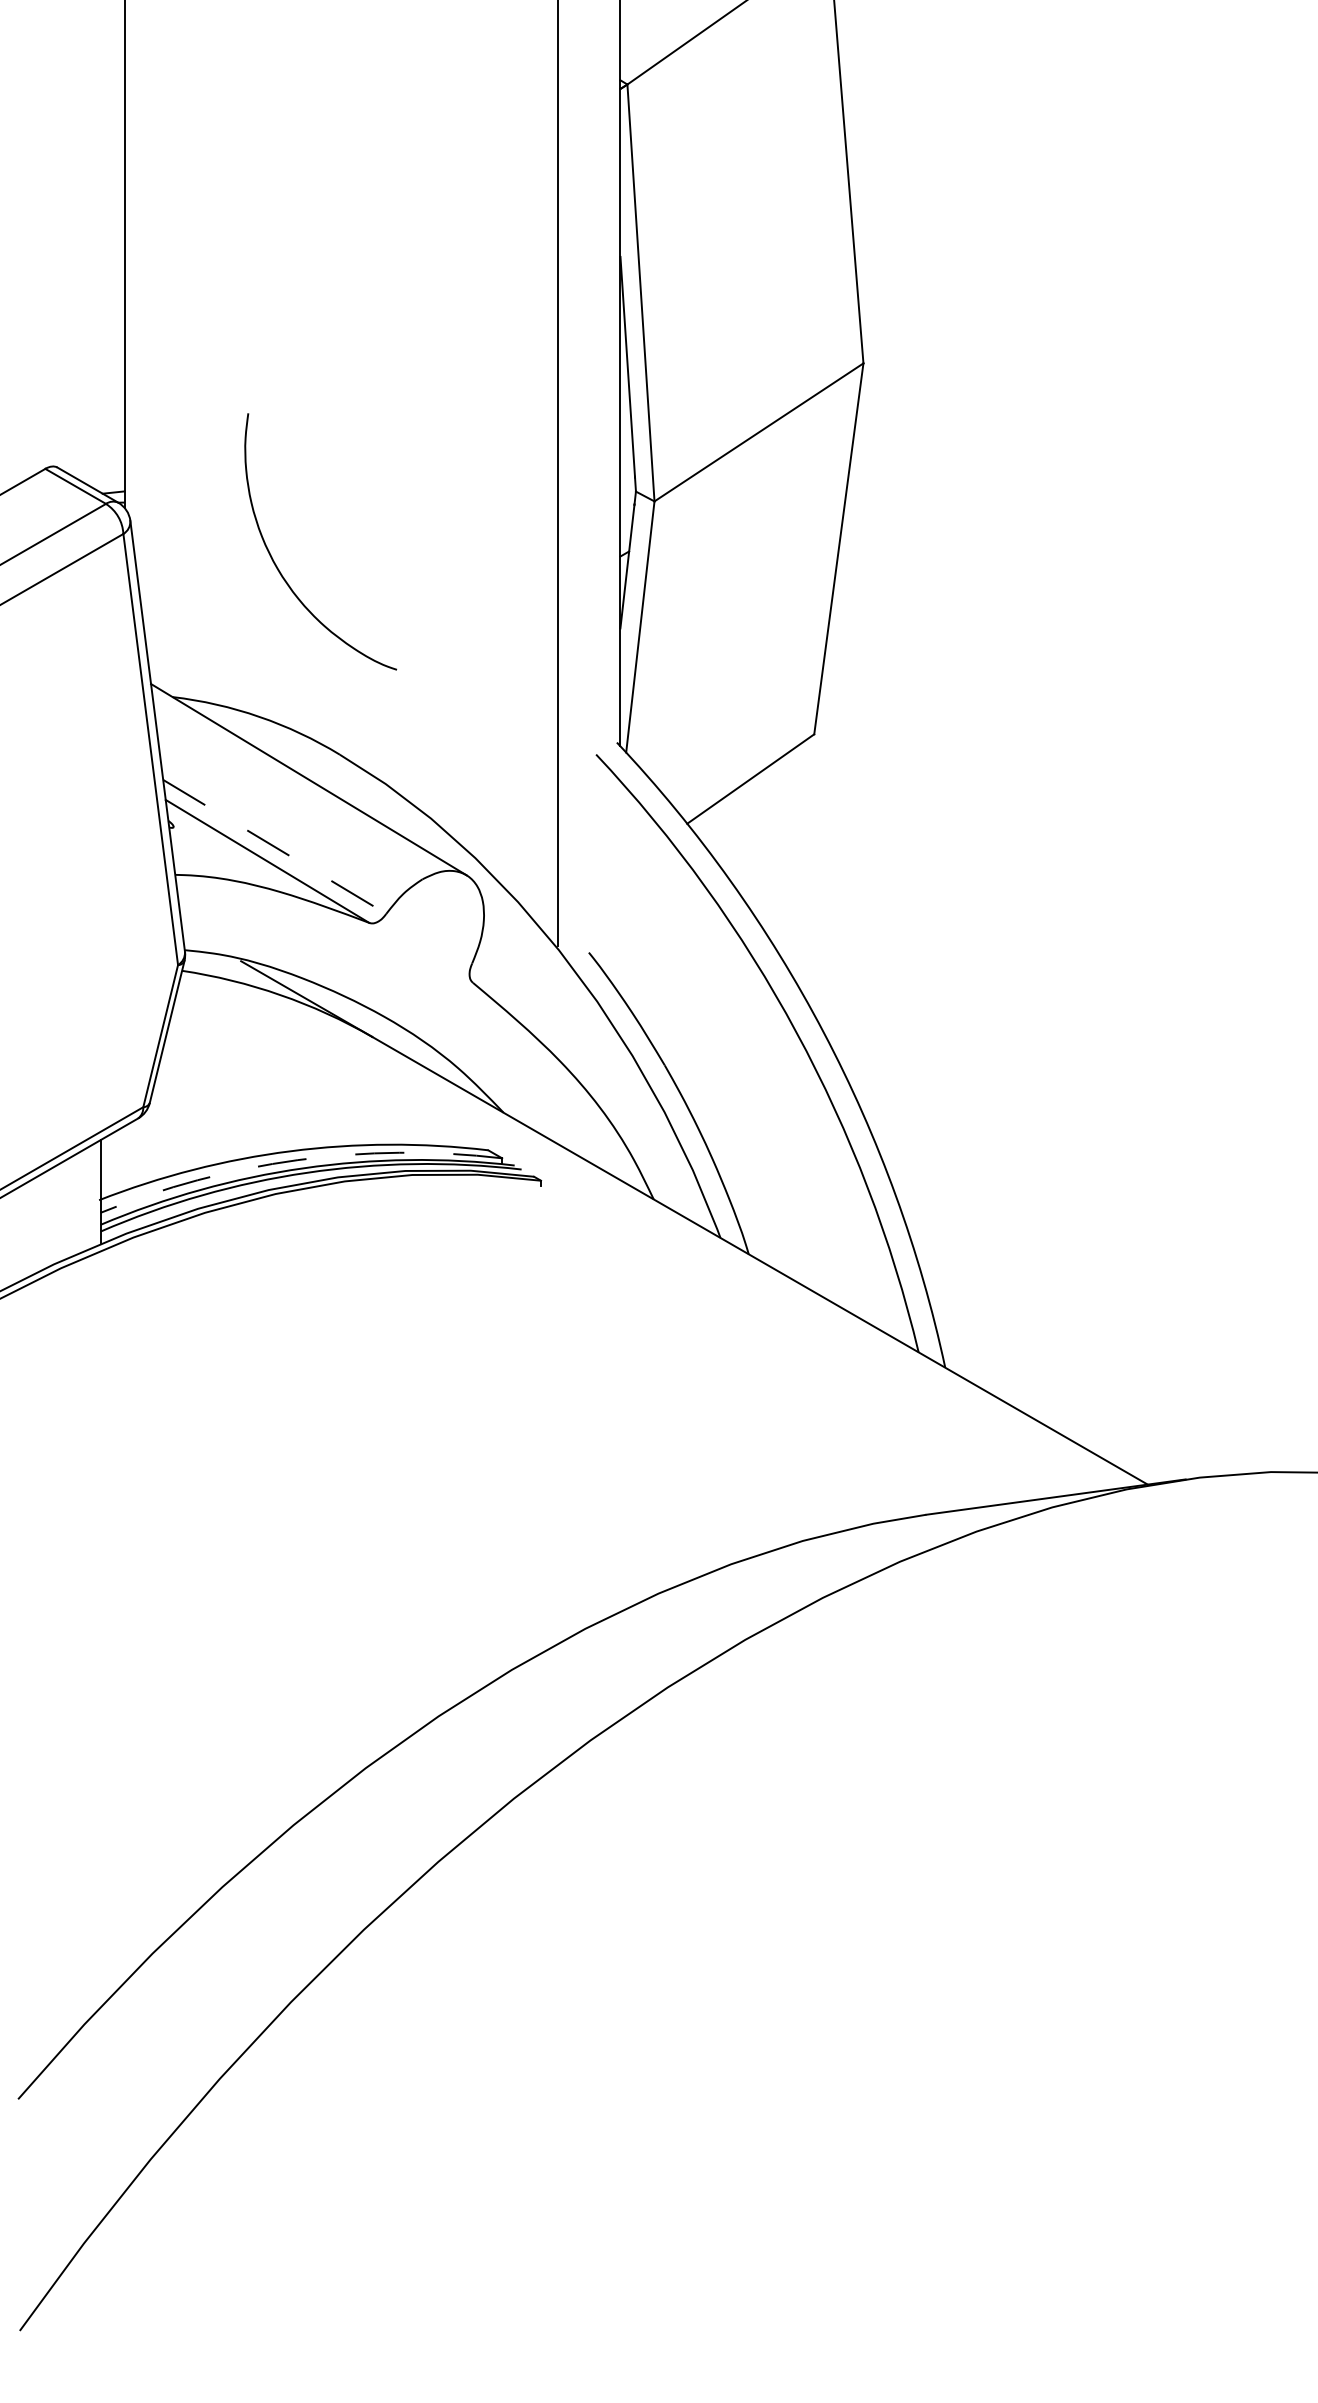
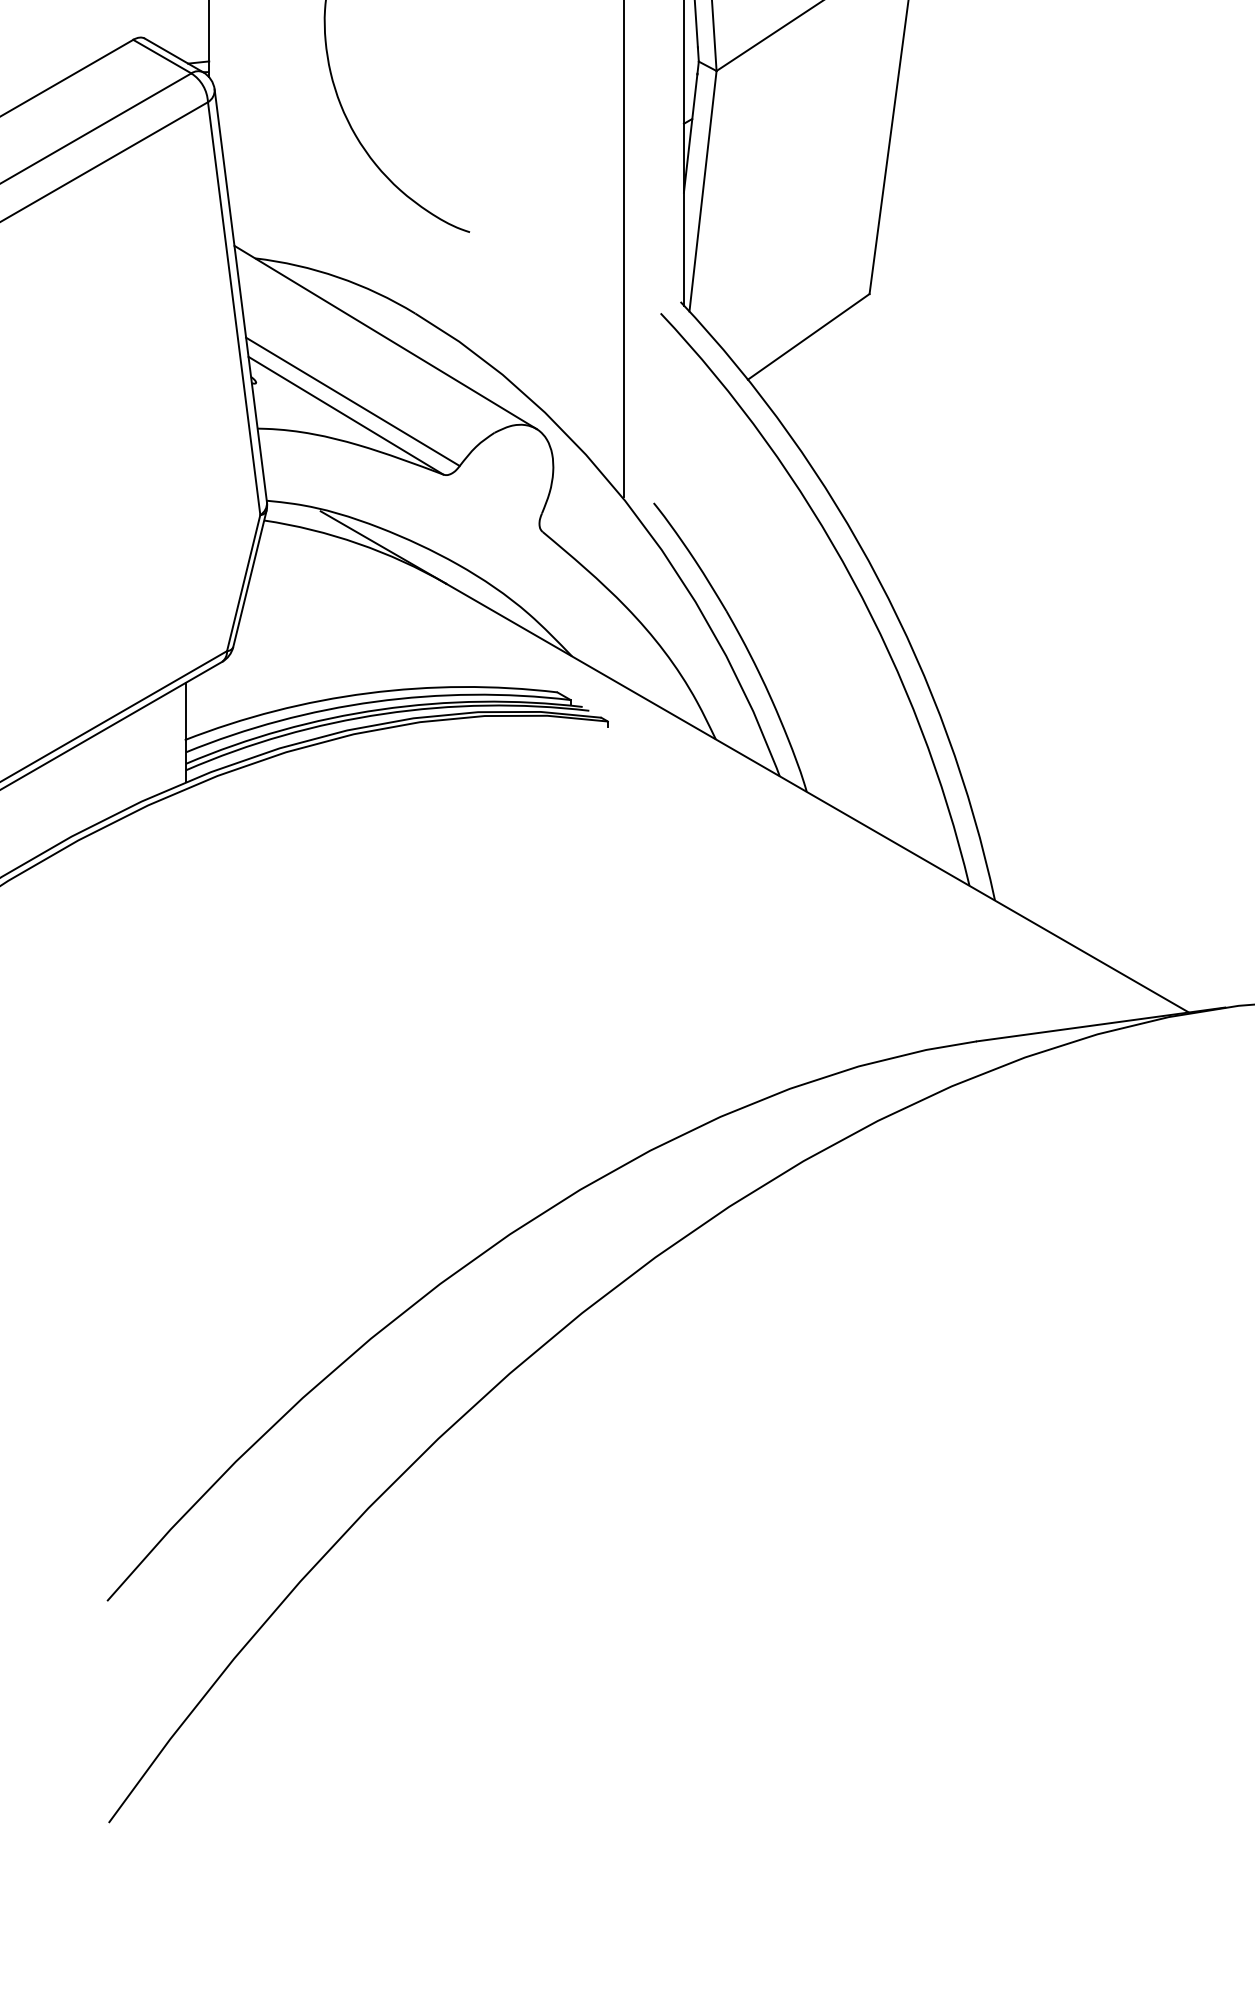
line: (275, 847) -> (353, 402), dashed -> solid
arc: (297, 1160) -> (374, 702), dashed -> solid

